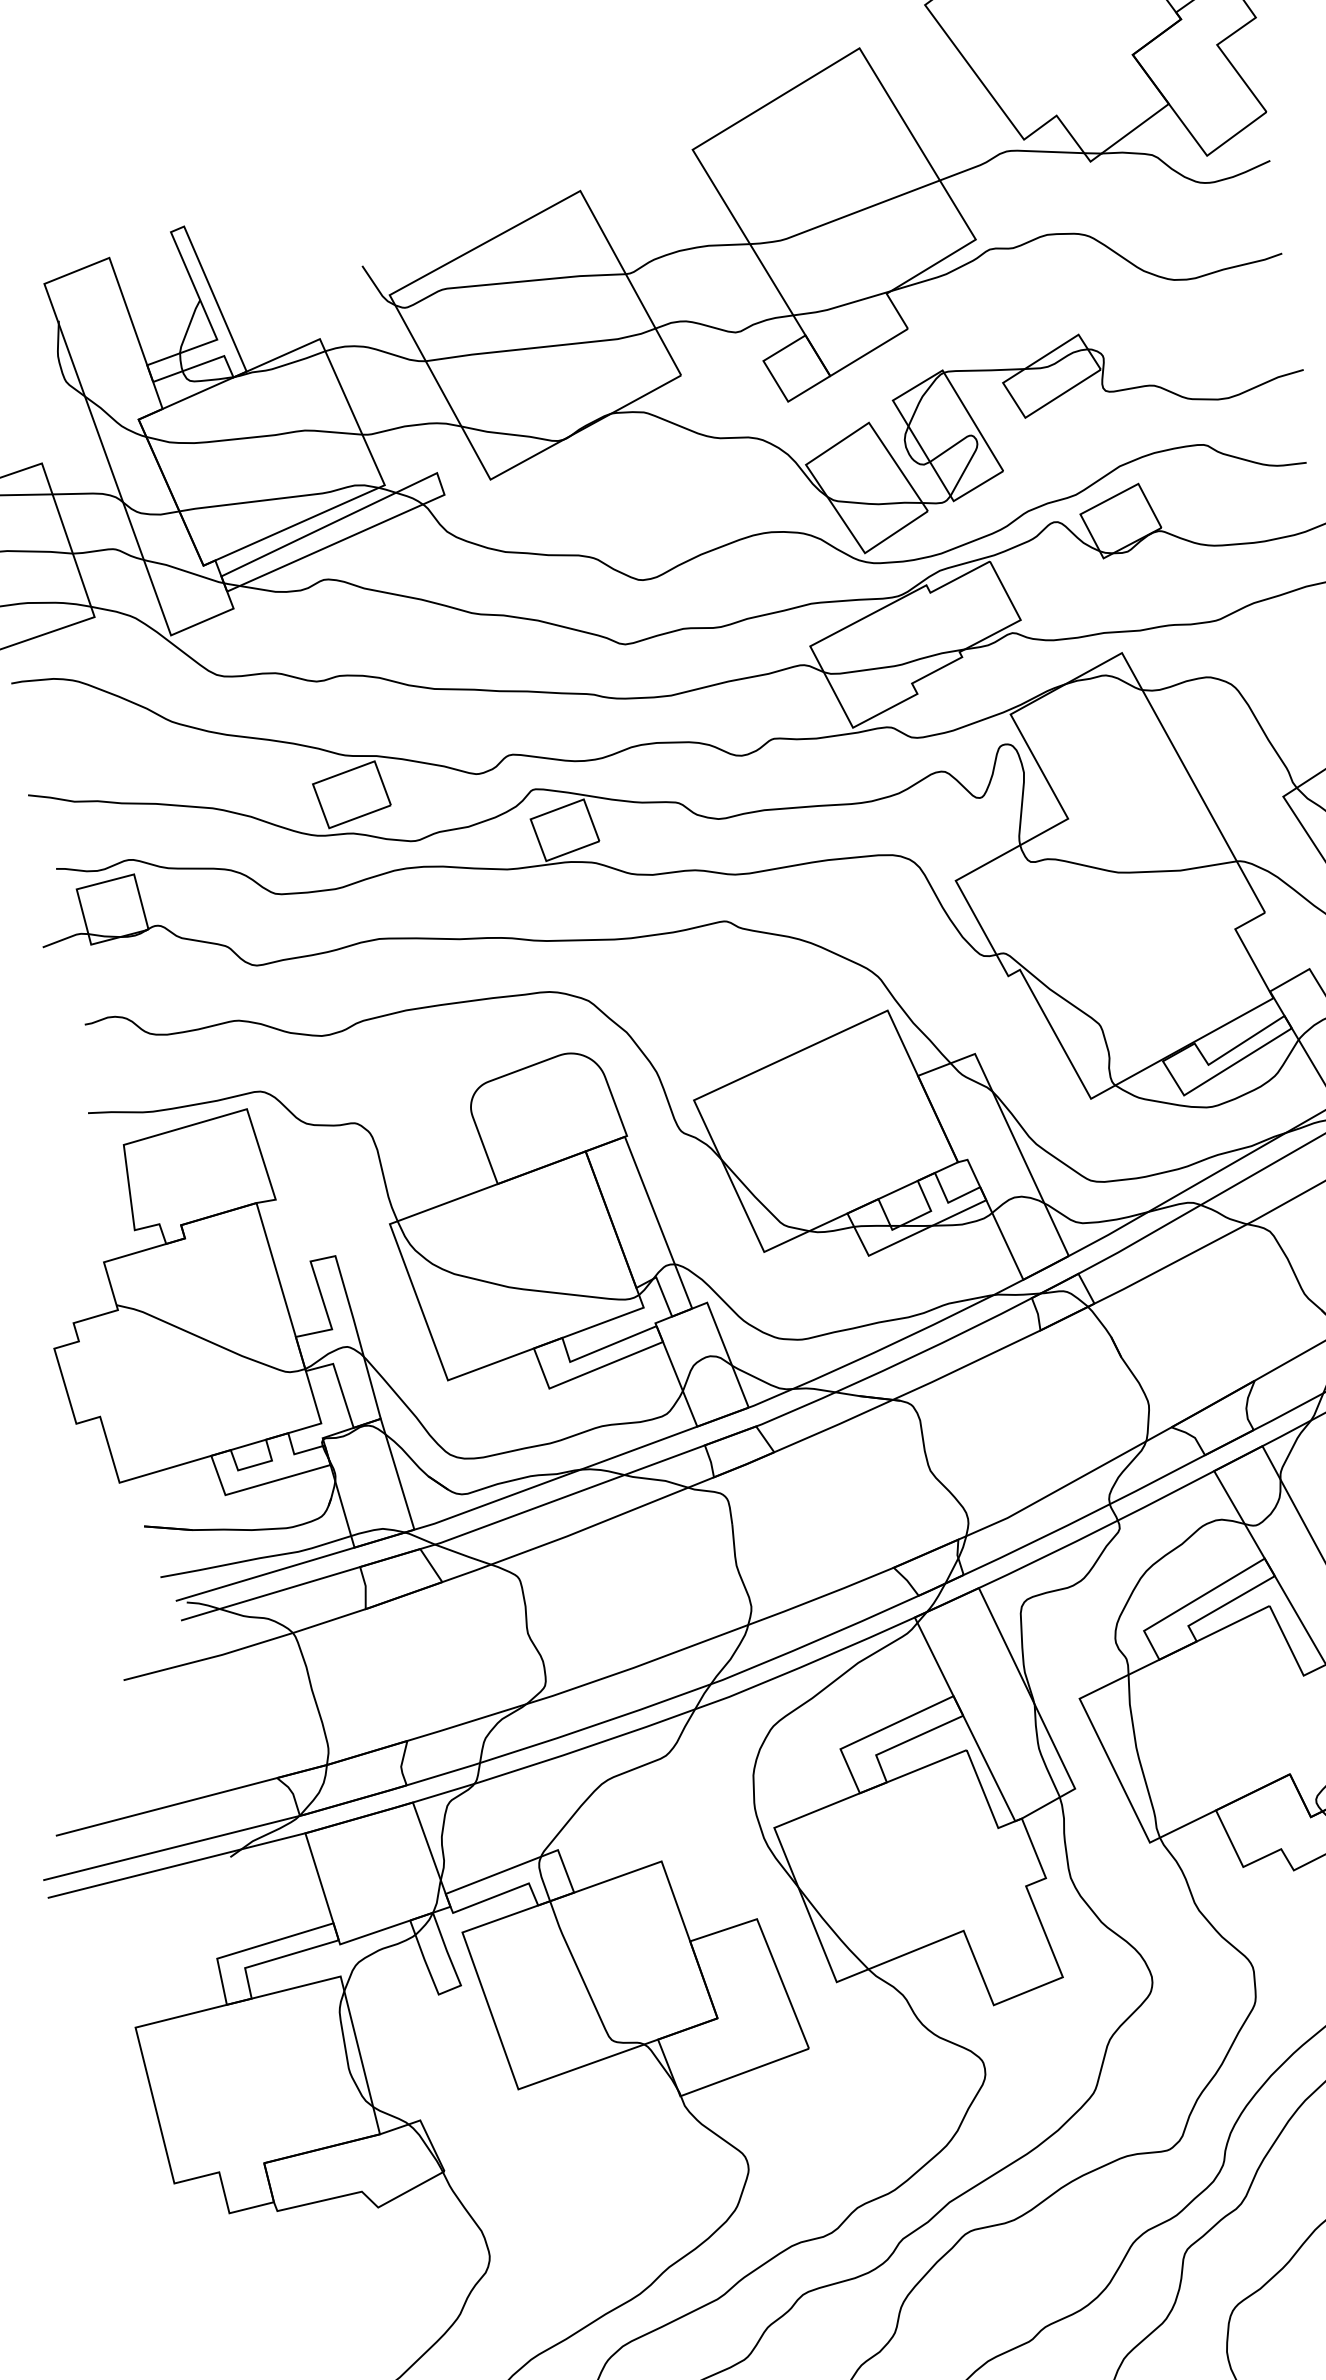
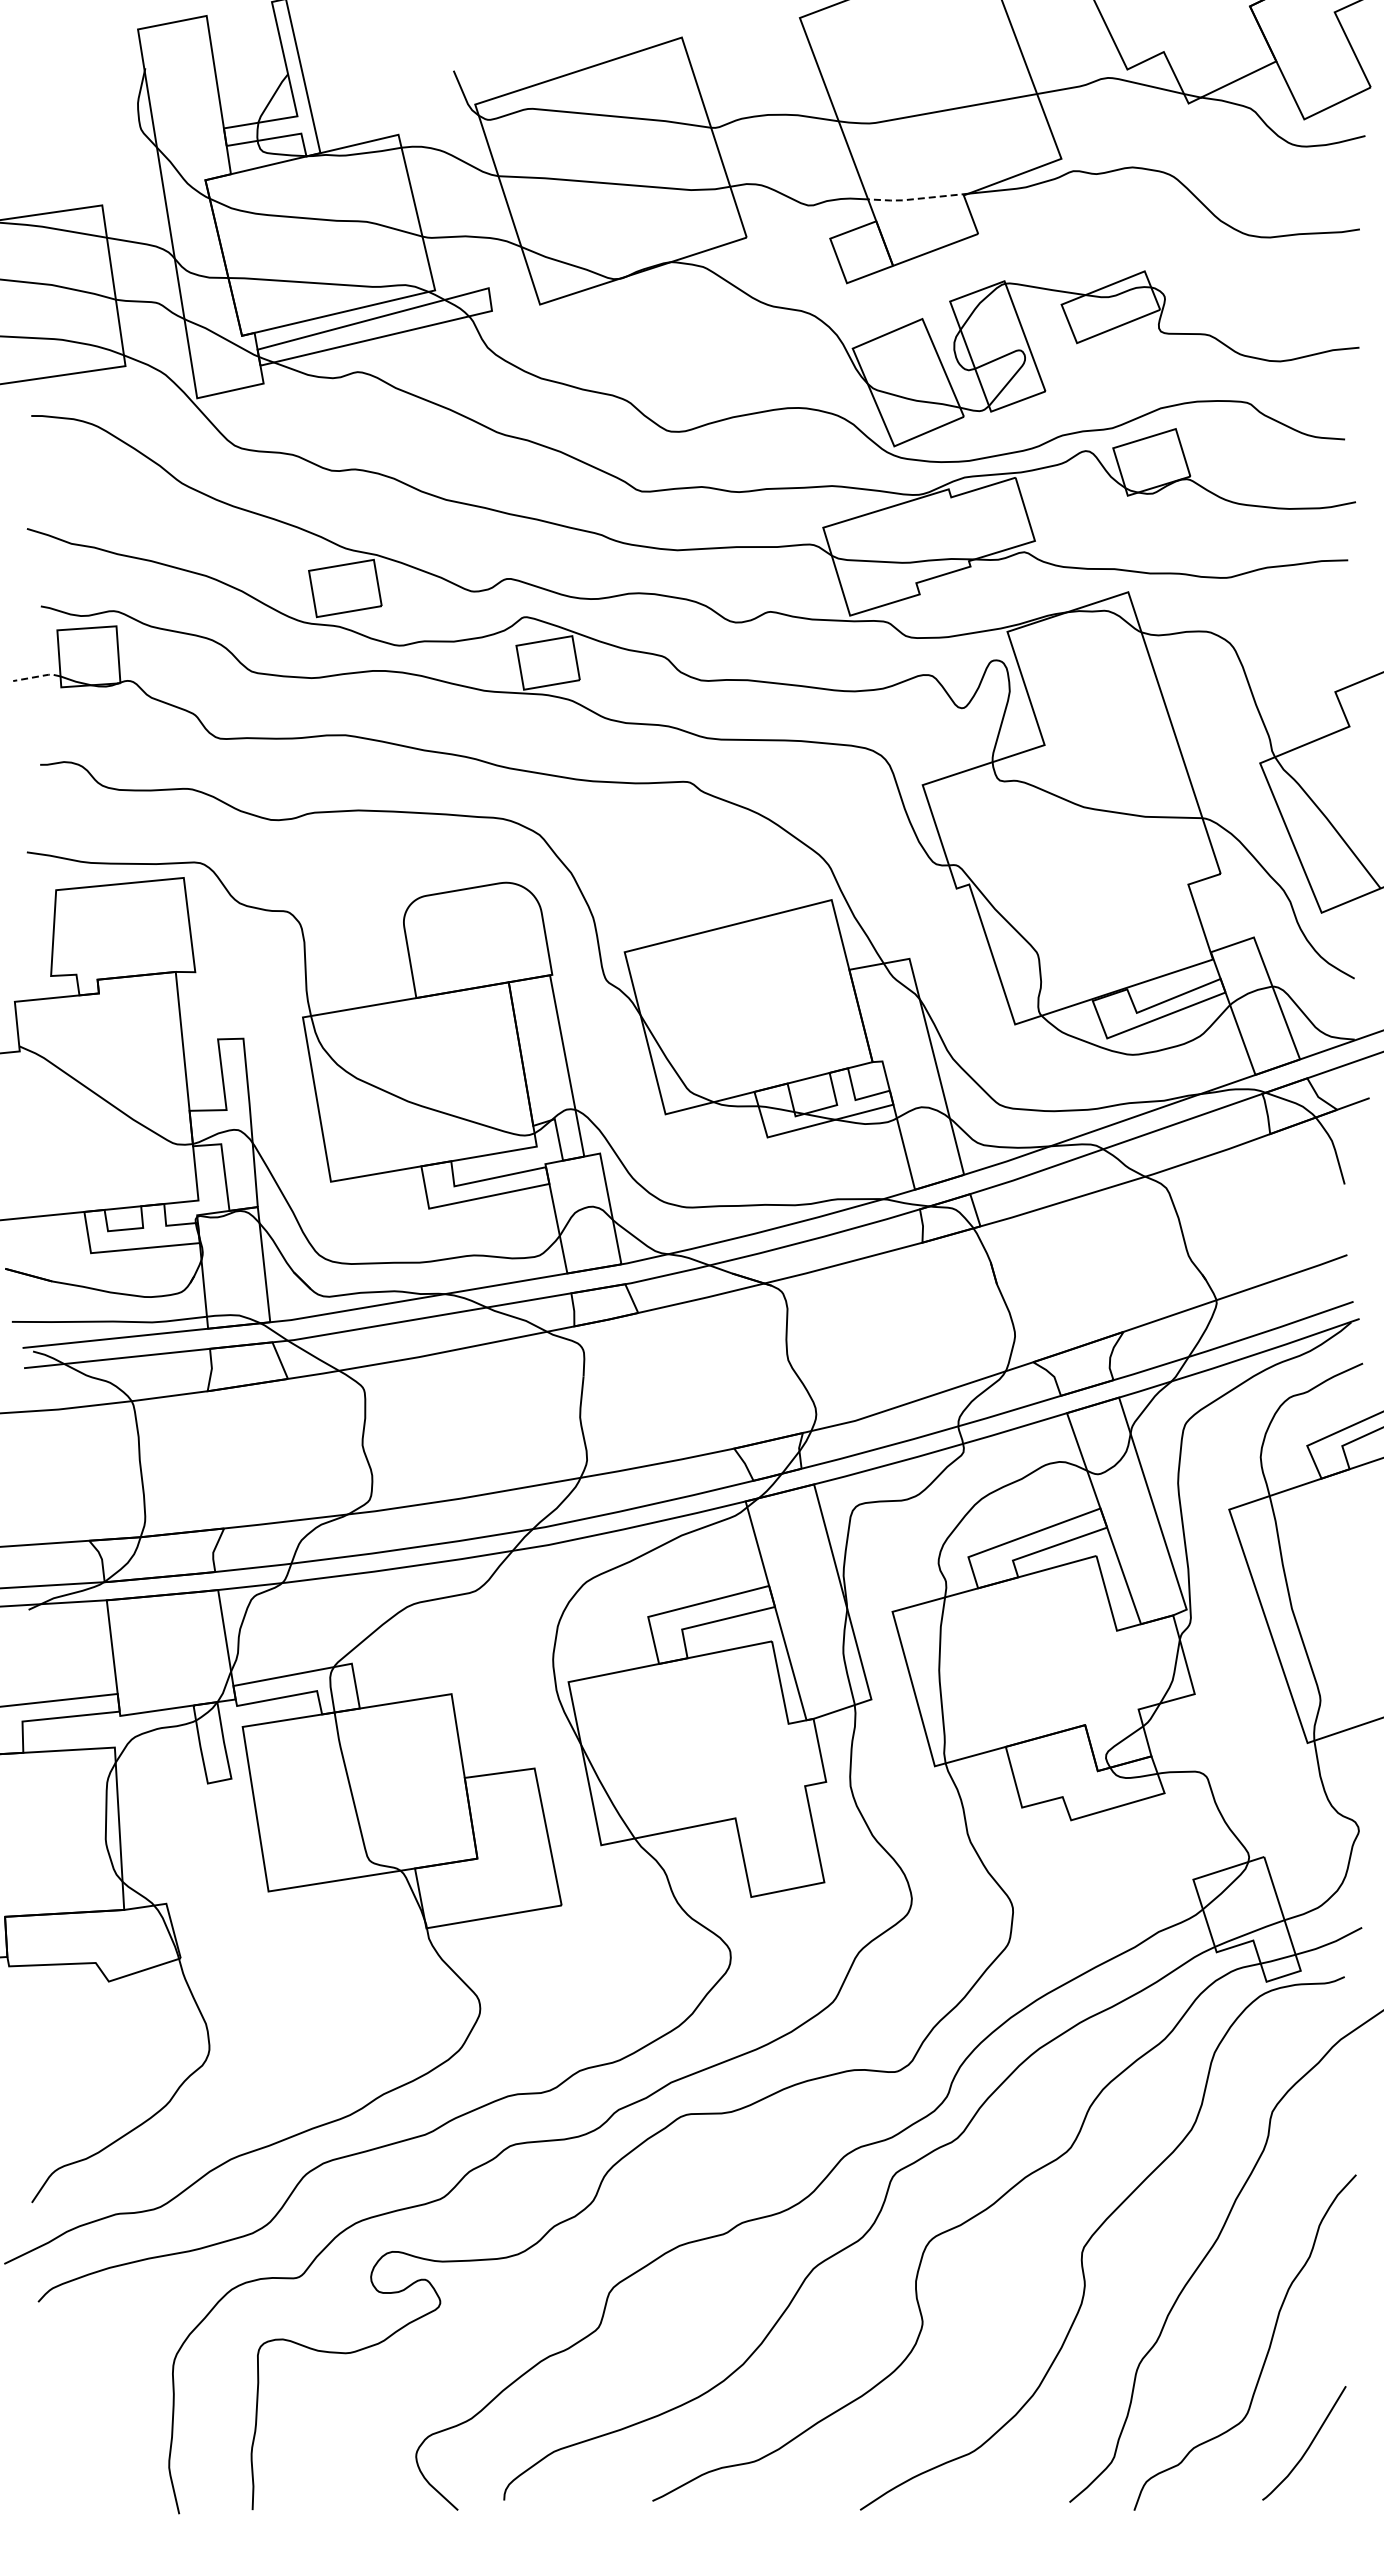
line: (841, 305) -> (917, 198), solid -> dashed
line: (65, 938) -> (37, 676), solid -> dashed

